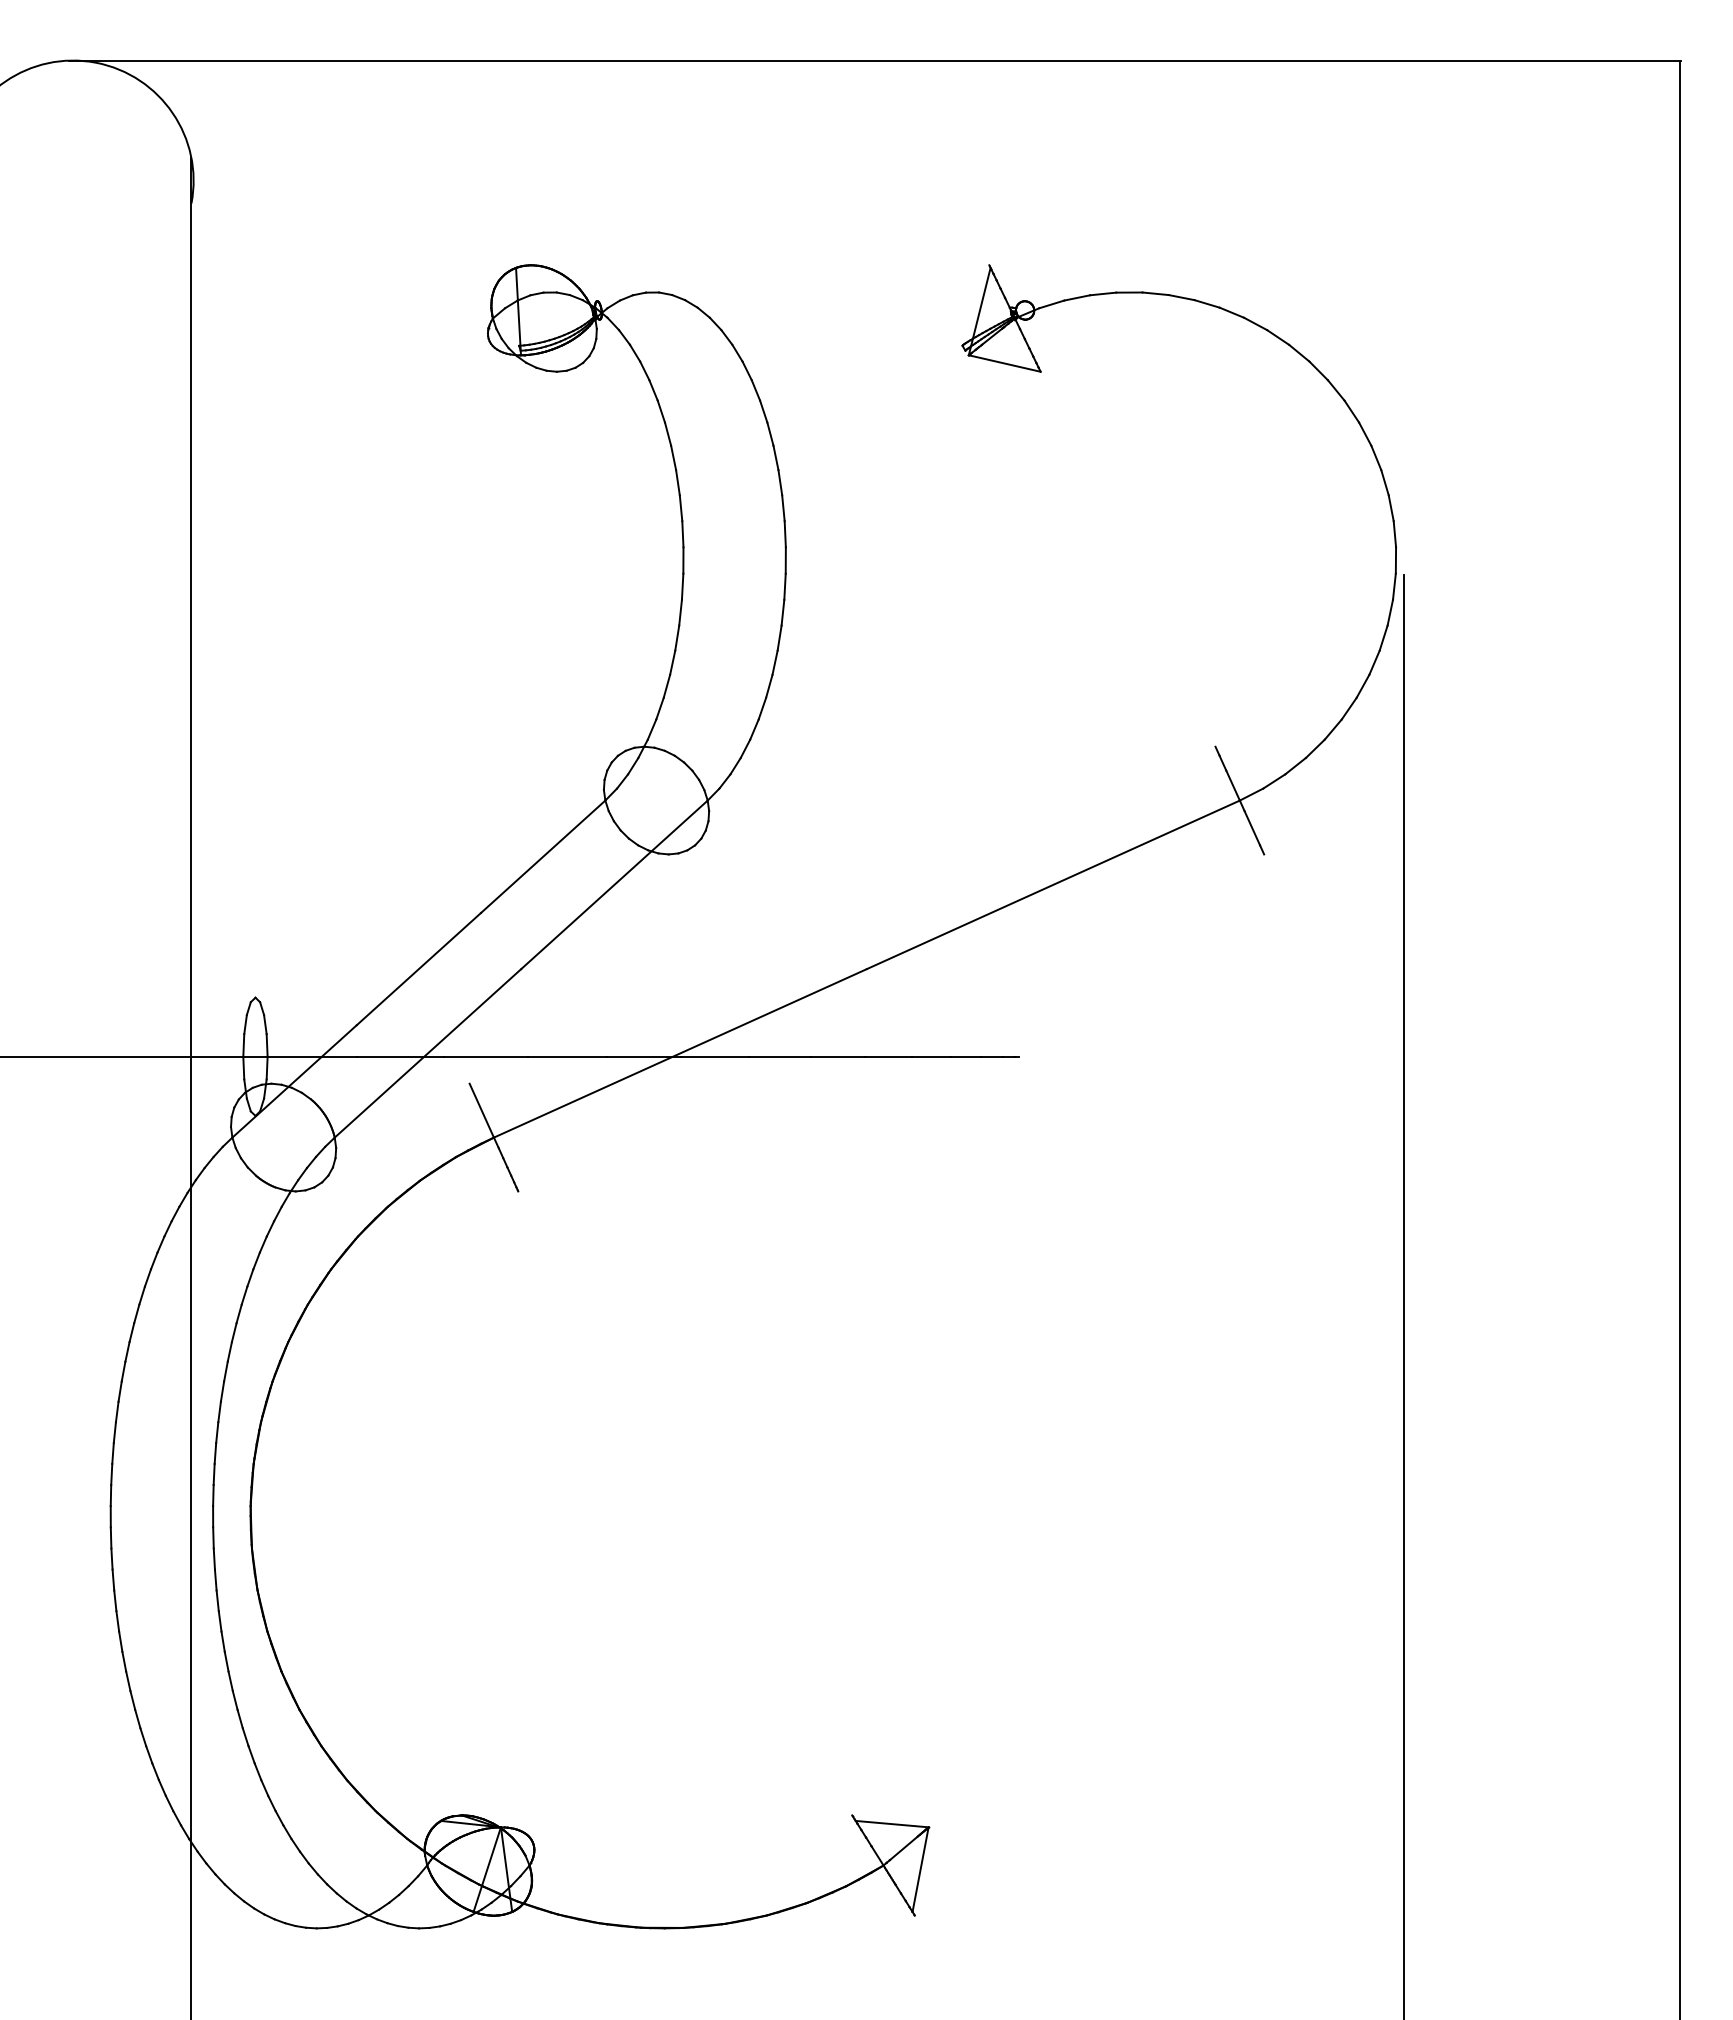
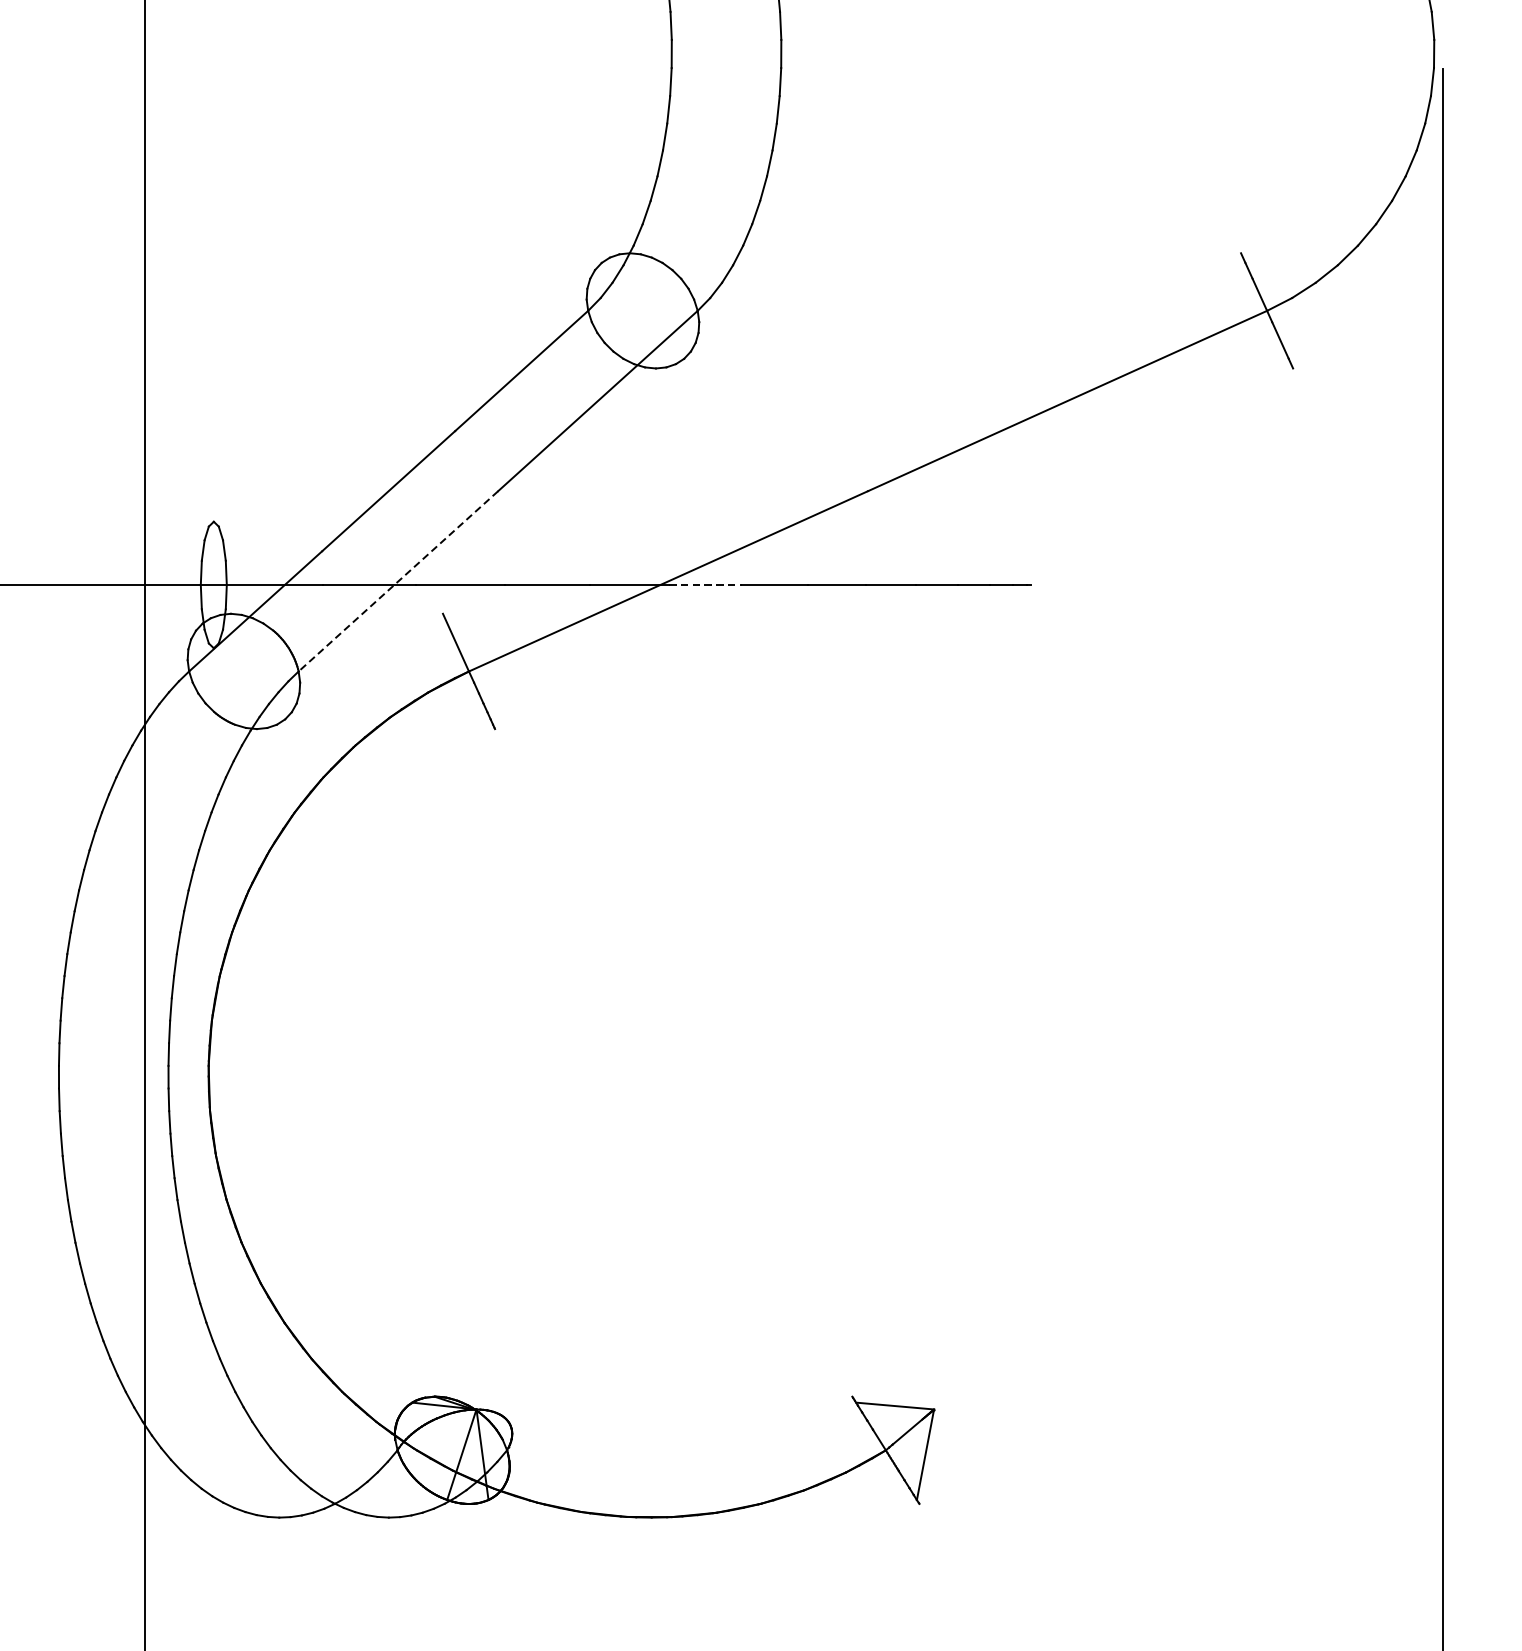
line: (428, 1053) -> (398, 581), solid -> dashed
line: (715, 1056) -> (706, 584), solid -> dashed

